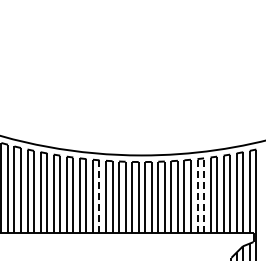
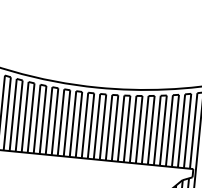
line: (197, 195) -> (145, 129), dashed -> solid
line: (204, 195) -> (151, 130), dashed -> solid
line: (99, 196) -> (55, 121), dashed -> solid

